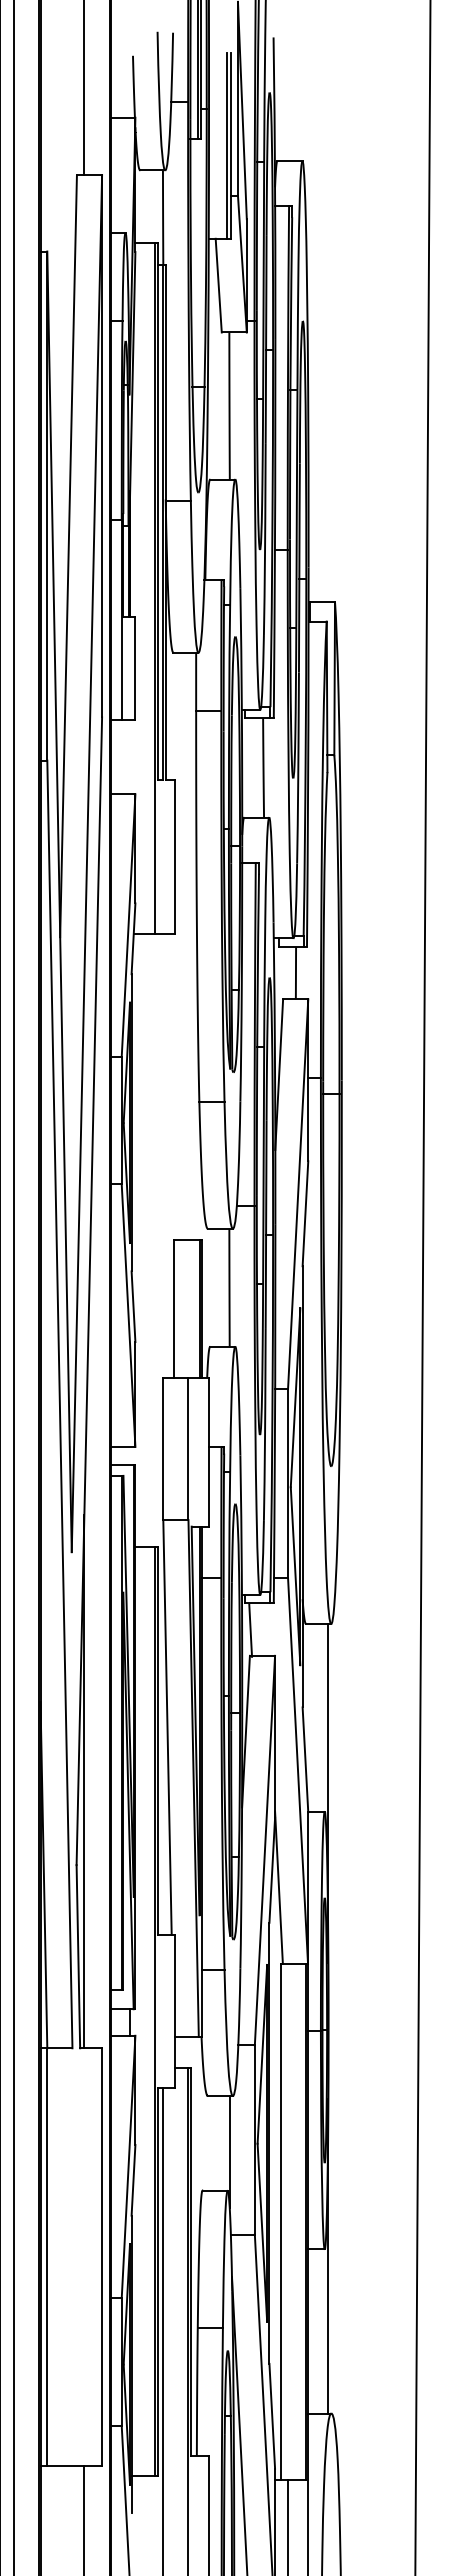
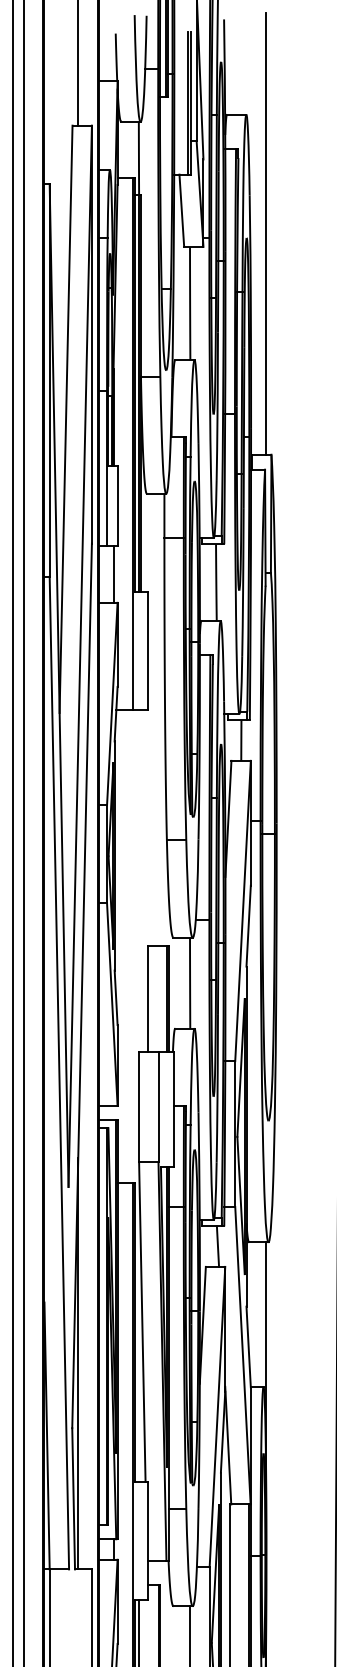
line: (328, 315) -> (266, 233), added
line: (130, 757) -> (113, 574), added
line: (250, 1630) -> (217, 1246), moved

